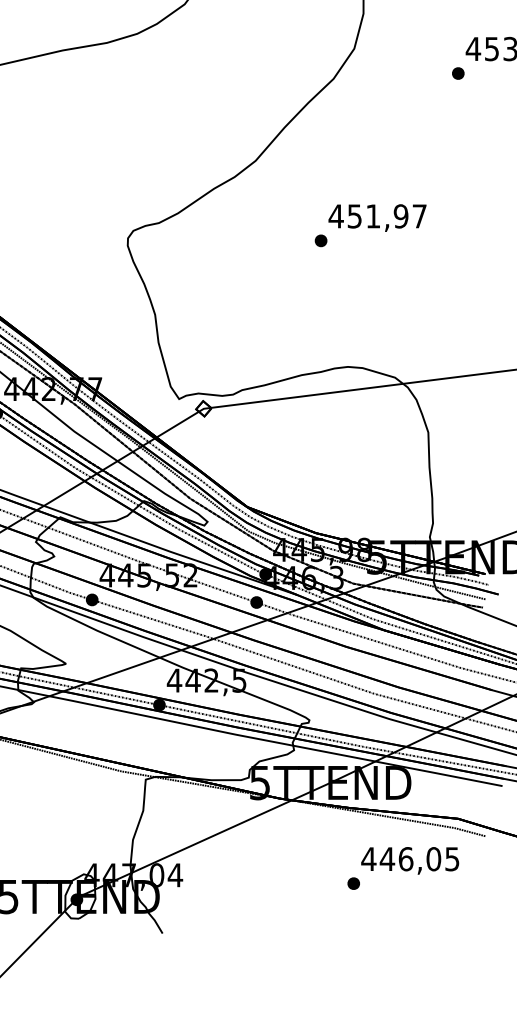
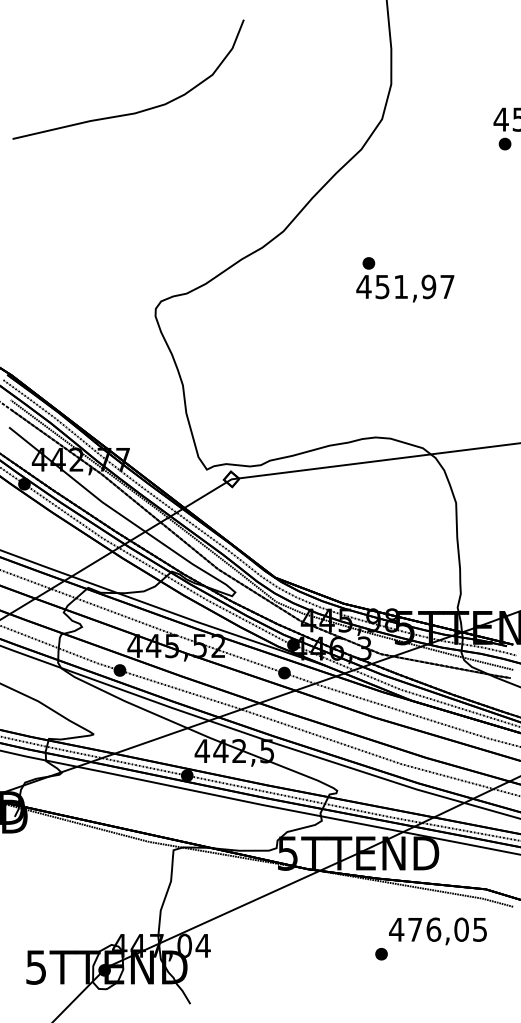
part: (457, 72) -> (504, 143), moved
part: (320, 240) -> (368, 263), moved
text: (386, 858) -> (414, 929), 446,05 -> 476,05

